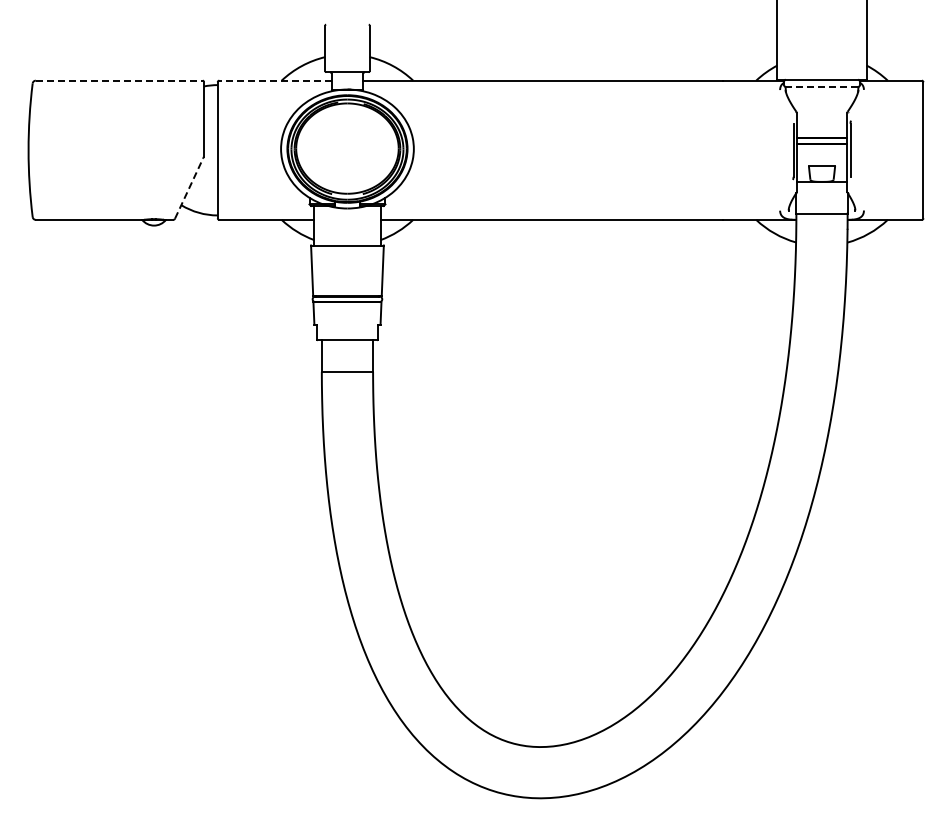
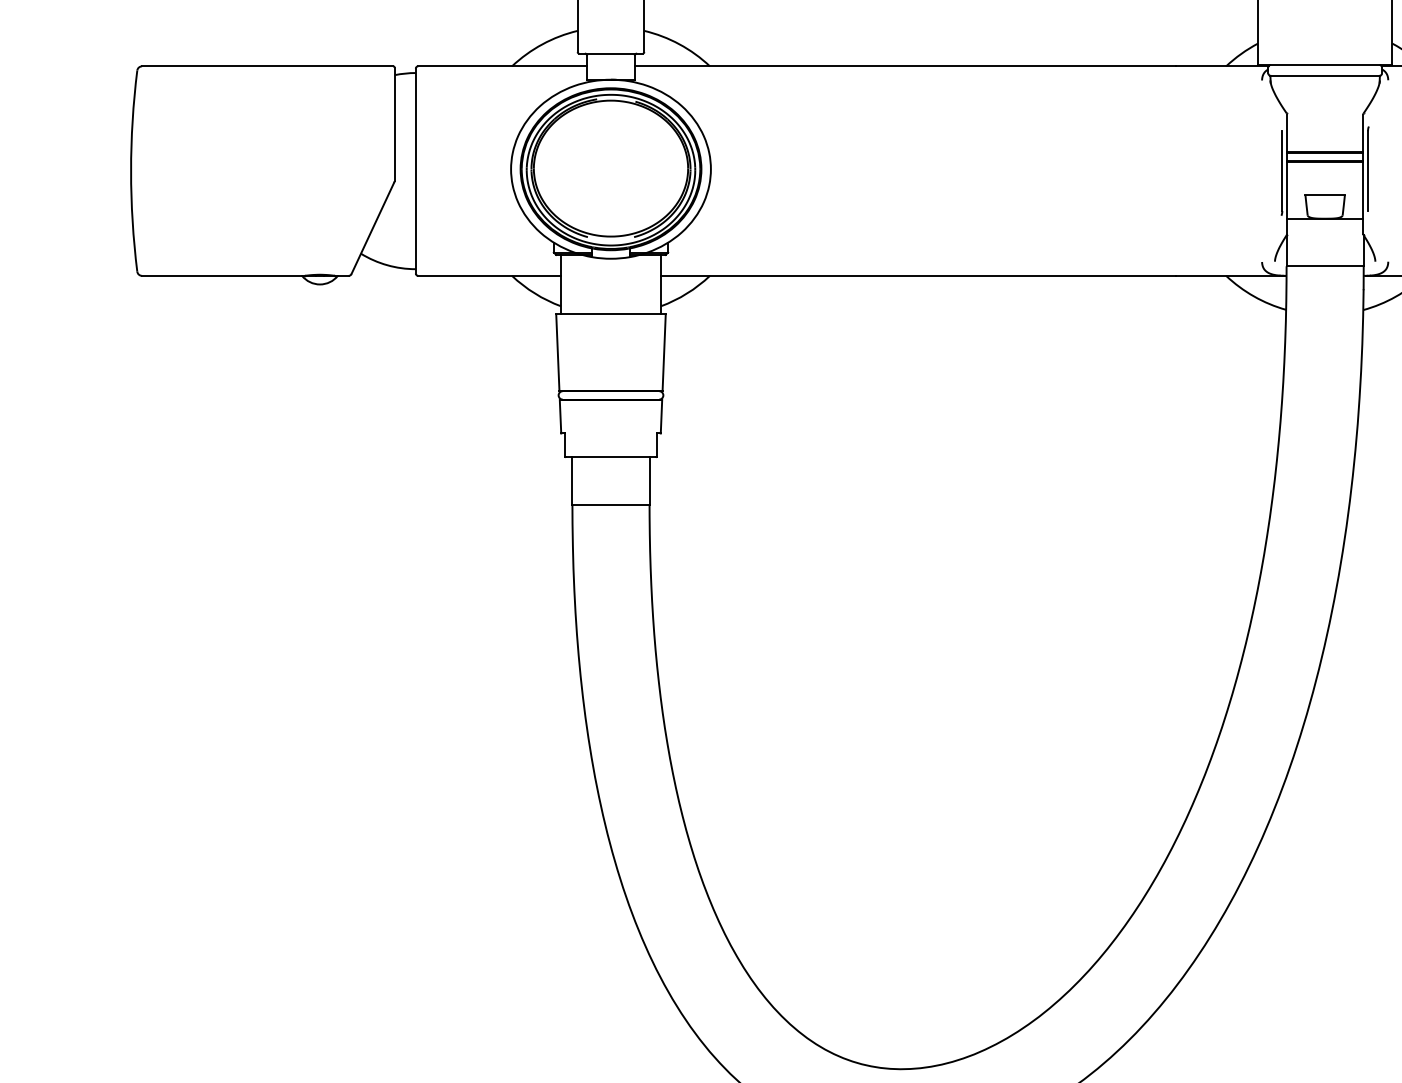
line: (119, 80) -> (267, 66), dashed -> solid
line: (274, 80) -> (501, 66), dashed -> solid
line: (821, 87) -> (1324, 76), dashed -> solid
line: (189, 187) -> (373, 227), dashed -> solid

